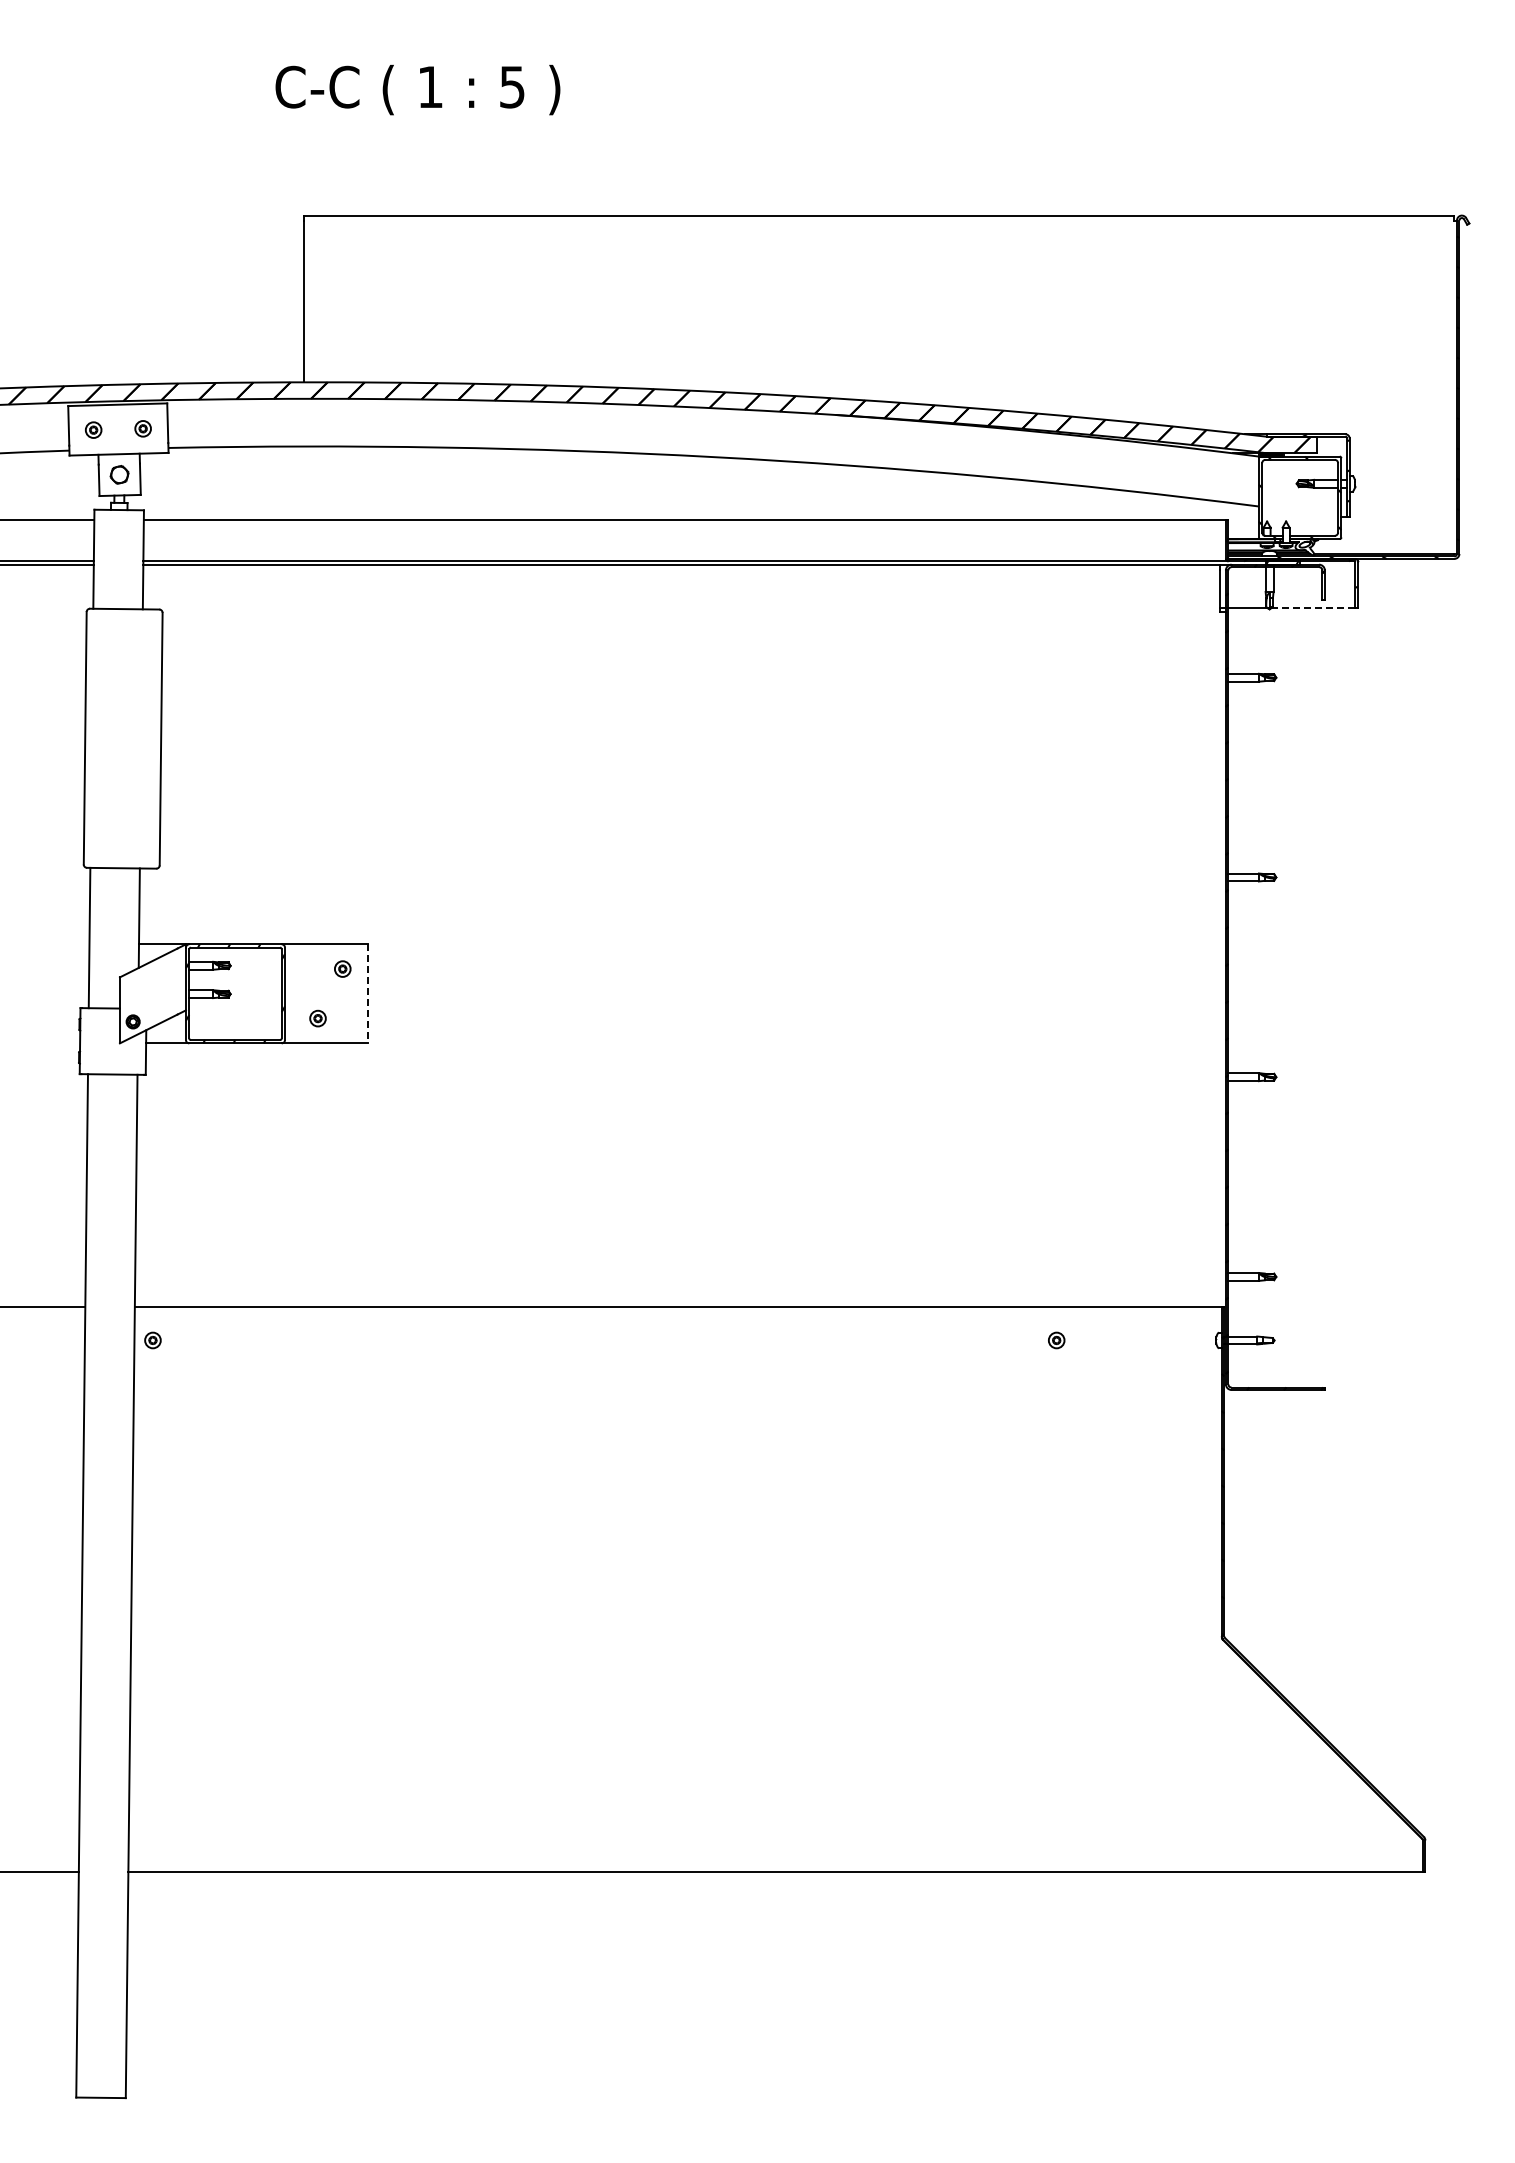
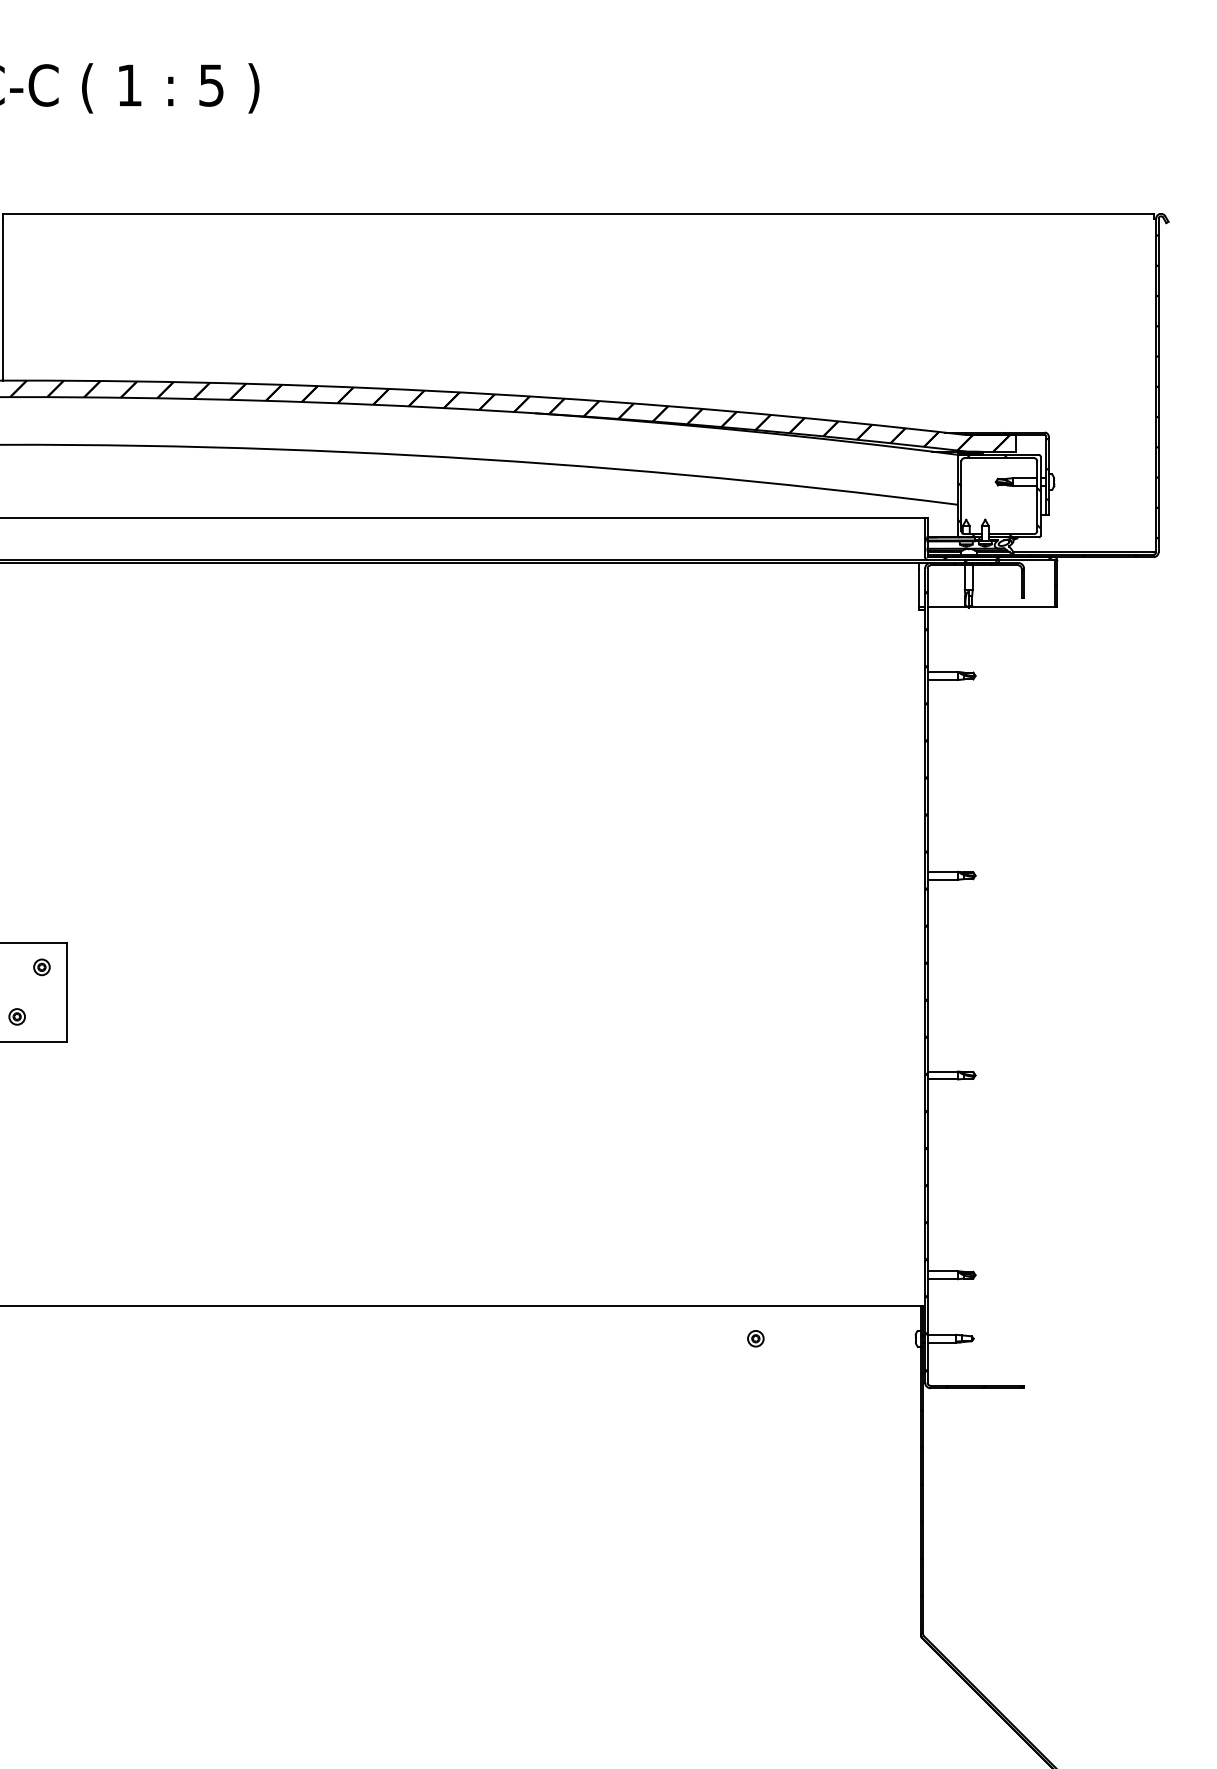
line: (1312, 608) -> (1011, 606), dashed -> solid
line: (367, 993) -> (66, 991), dashed -> solid

